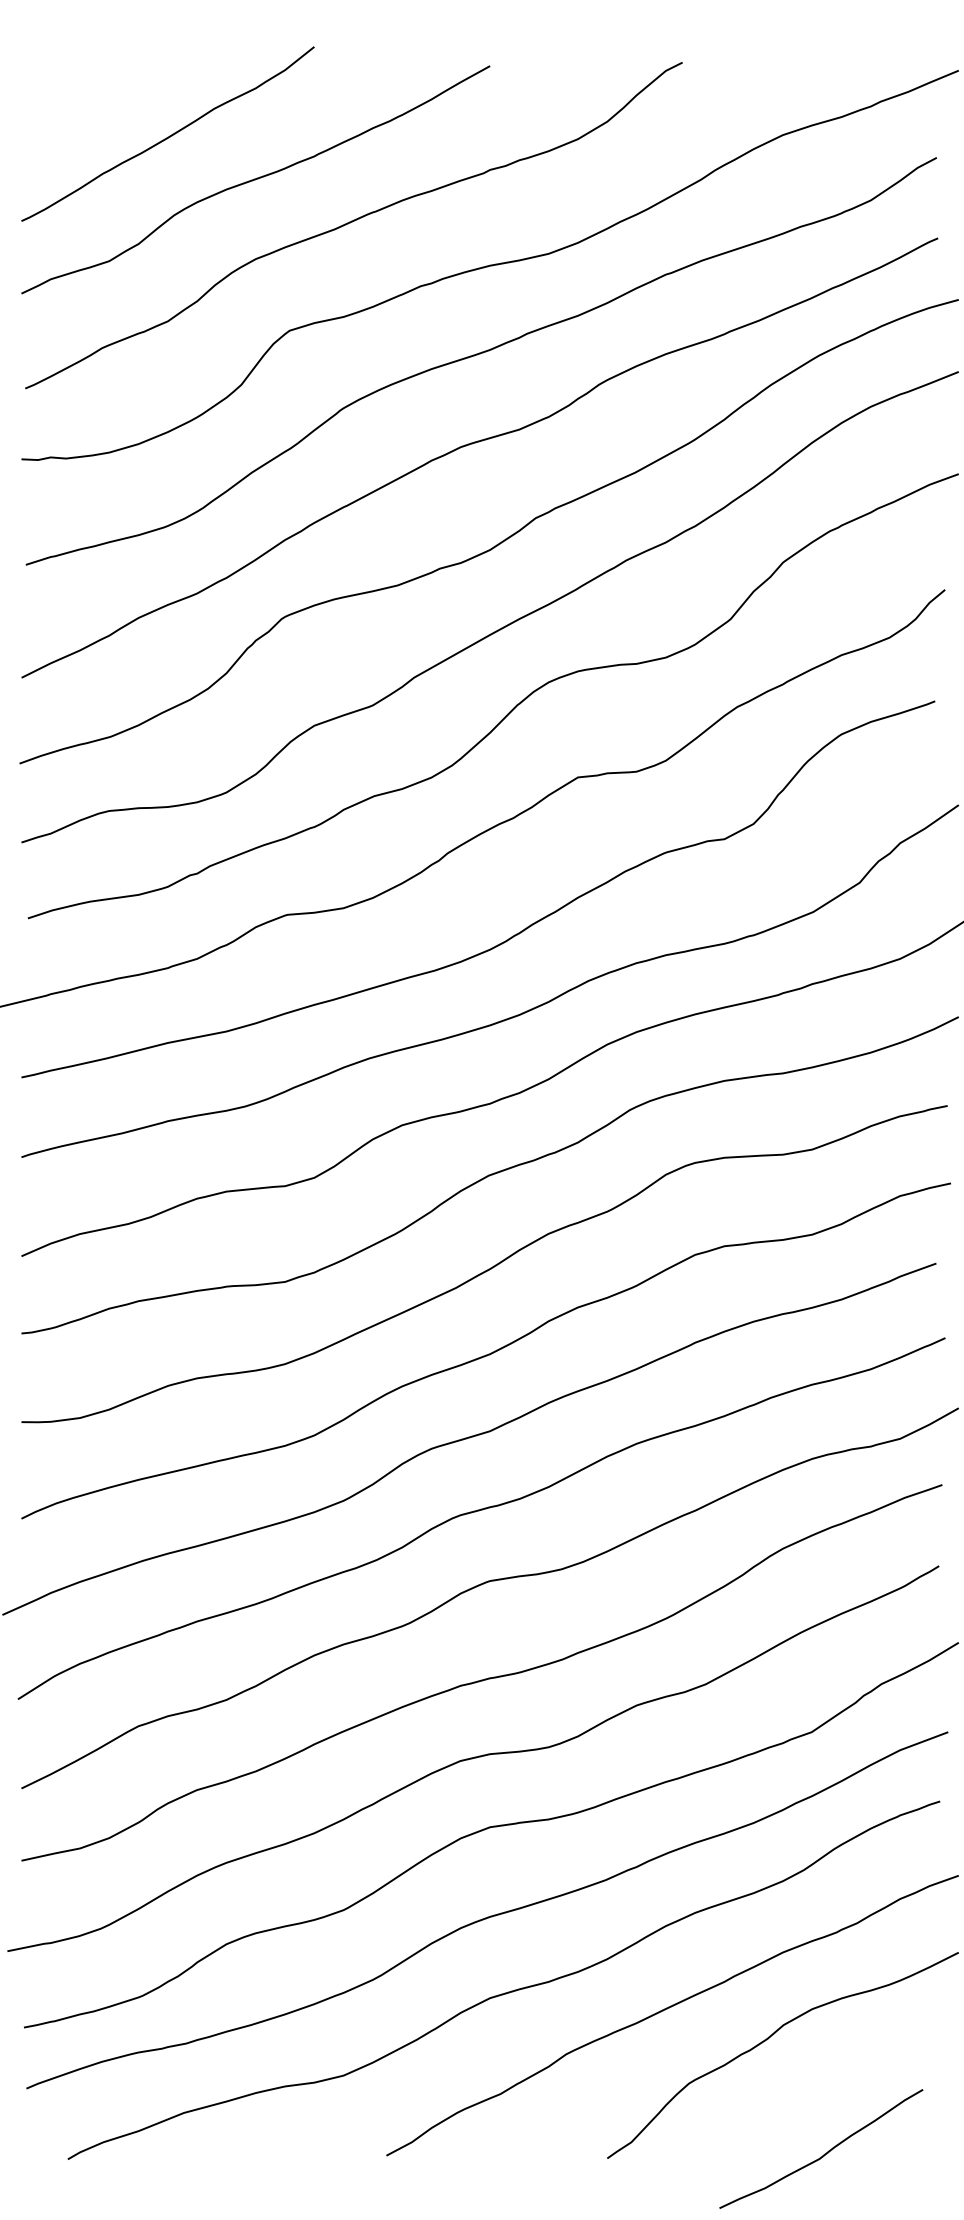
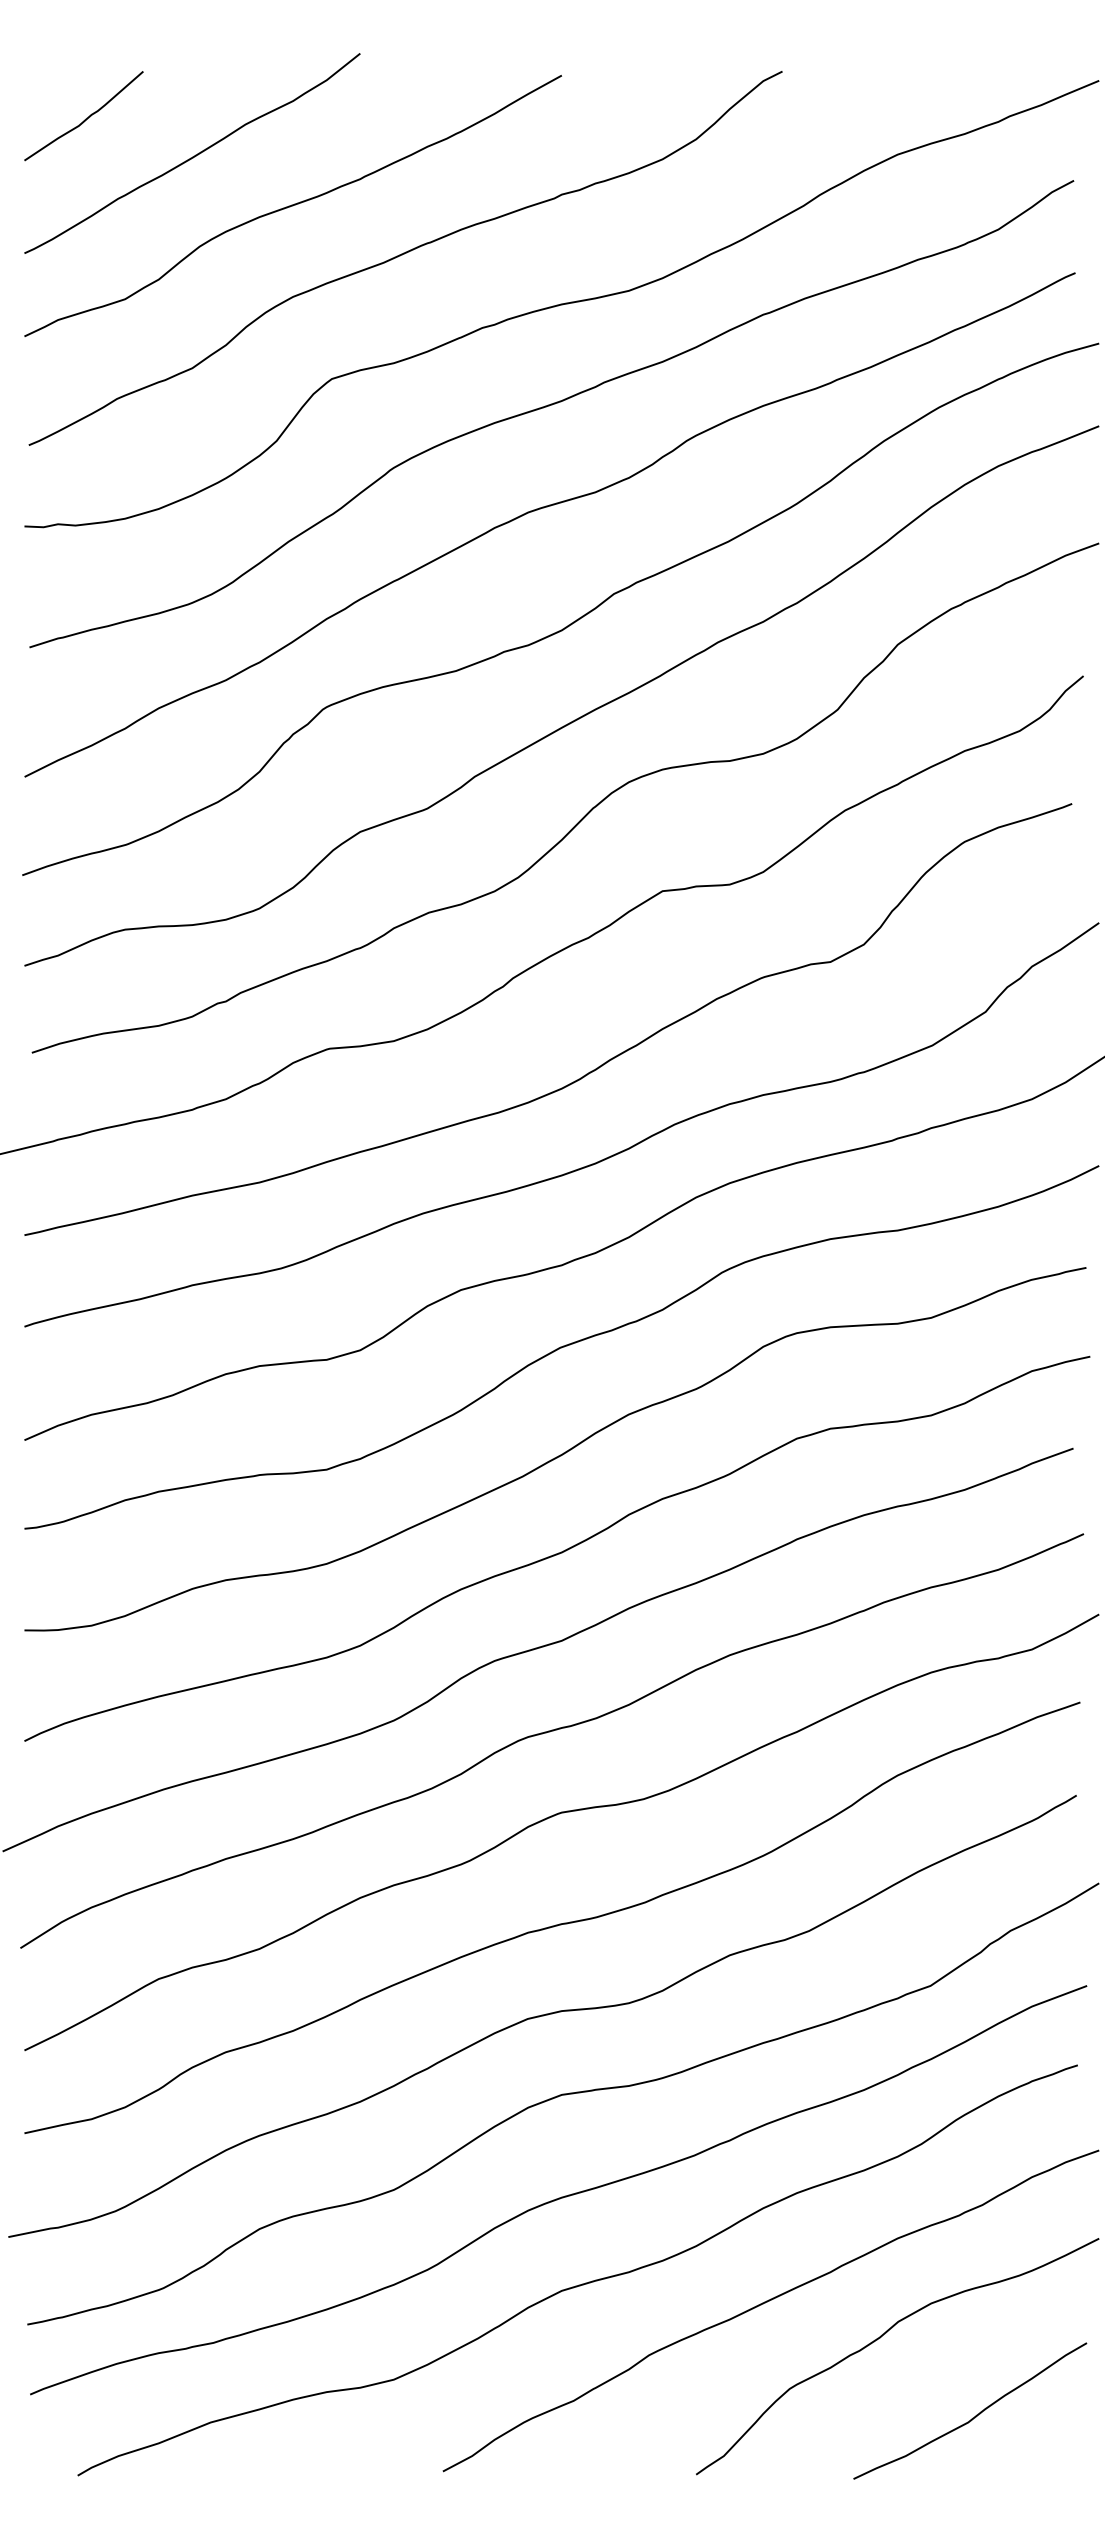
curve: (74, 103) -> (85, 118), added
curve: (824, 2153) -> (973, 2416), moved

